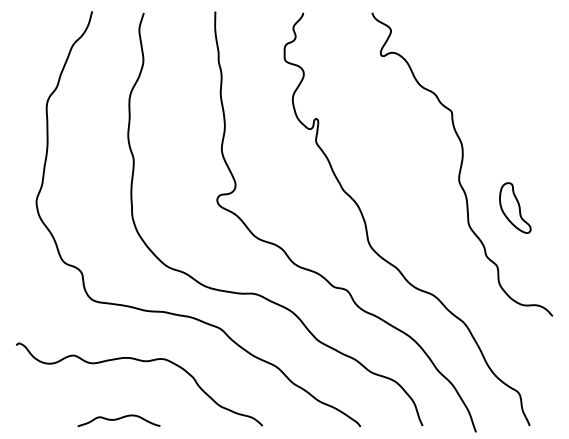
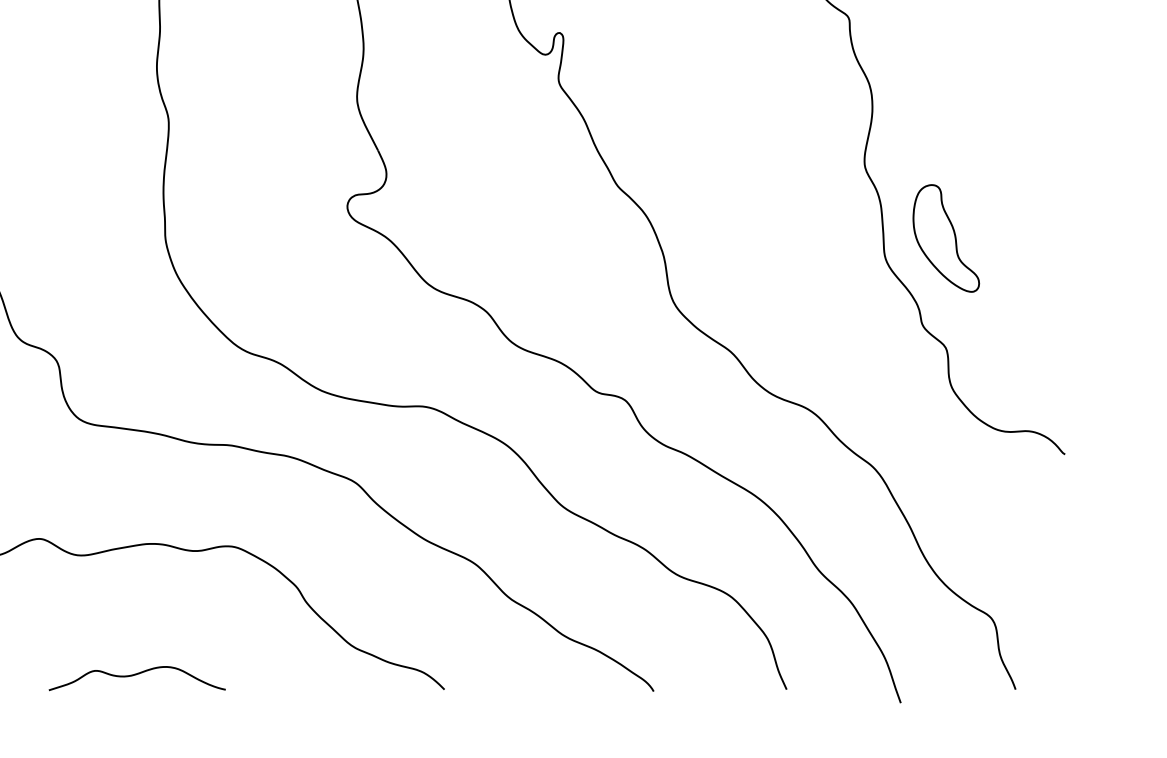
part: (515, 207) -> (946, 237), moved

